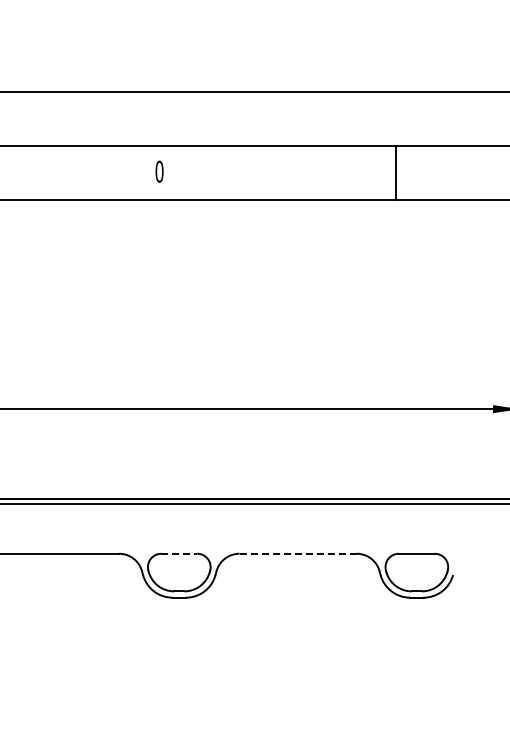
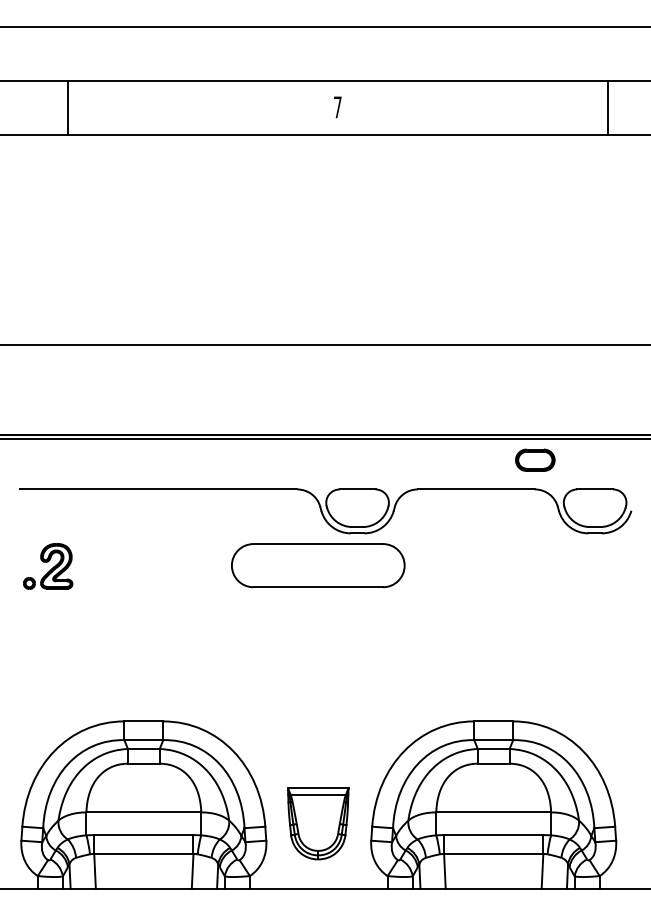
text: (159, 171) -> (337, 107), 0 -> 7
line: (396, 172) -> (607, 108), moved
part: (357, 523) -> (535, 459), added
line: (179, 553) -> (357, 489), dashed -> solid
line: (298, 553) -> (476, 489), dashed -> solid
part: (140, 629) -> (318, 565), added

